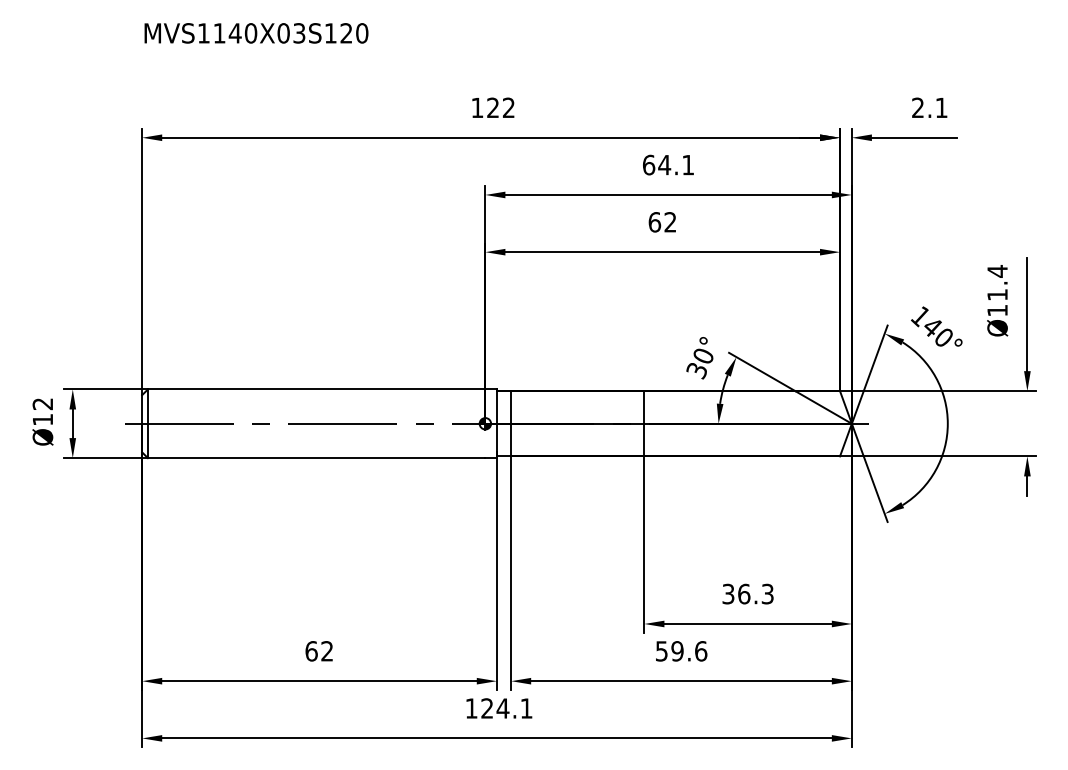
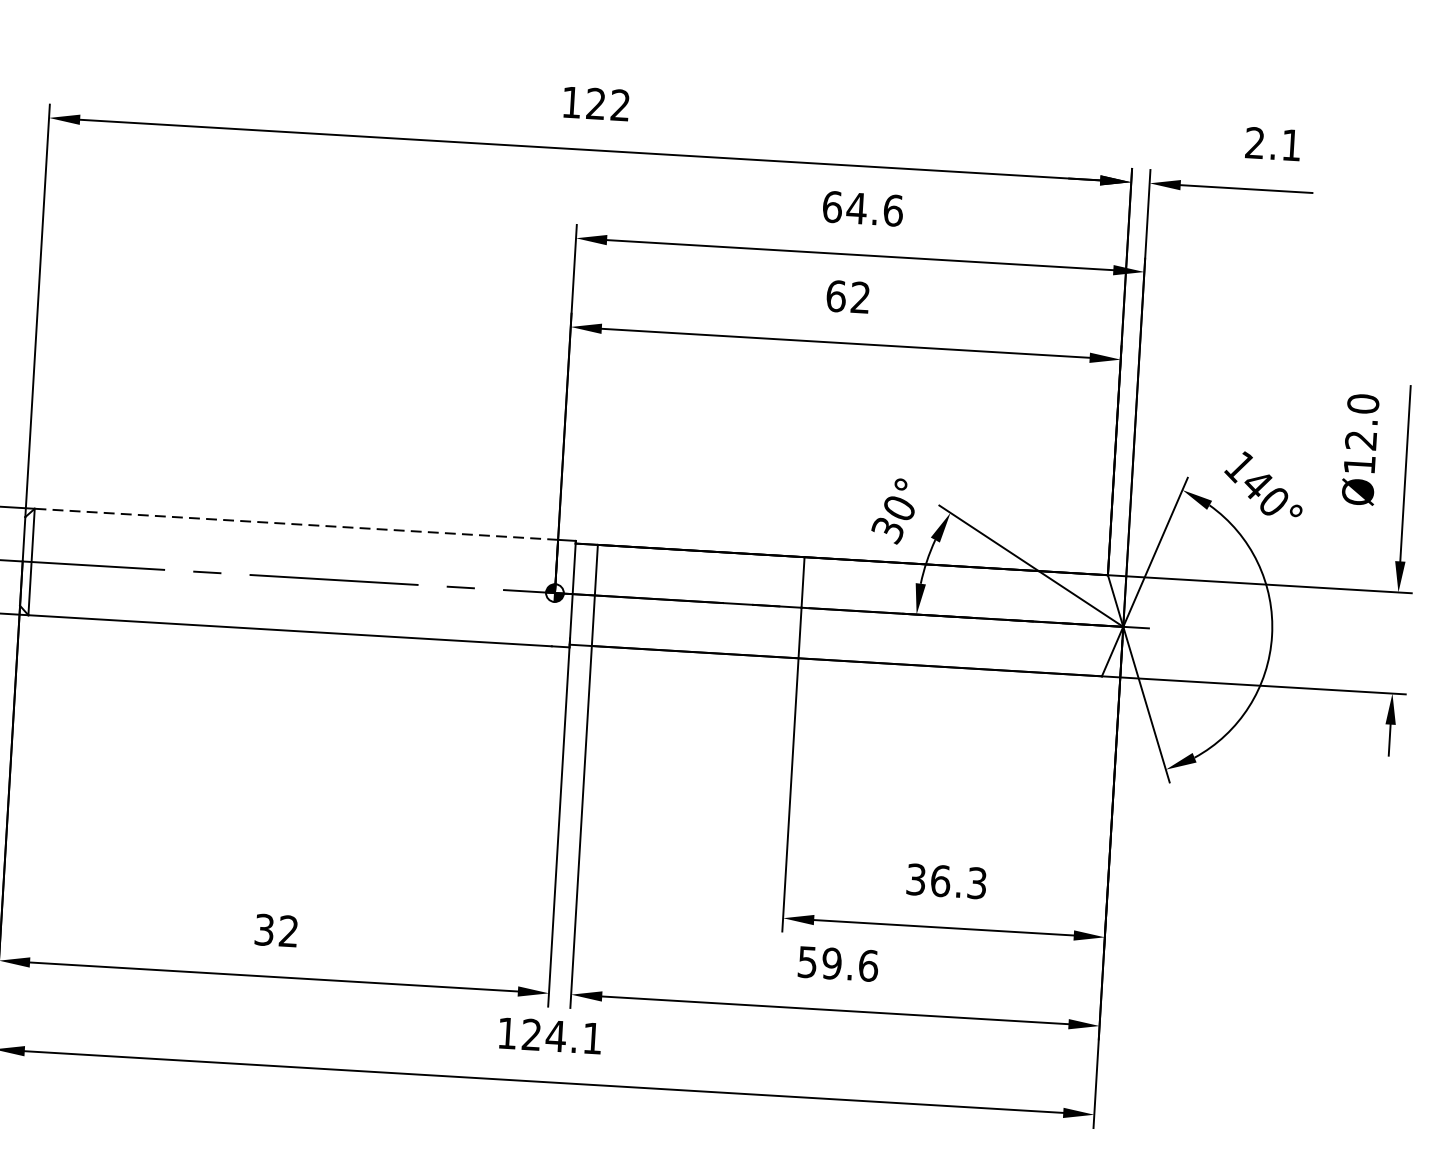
text: (688, 164) -> (893, 209), 64.1 -> 64.6
text: (997, 282) -> (1362, 421), Ø11.4 -> Ø12.0
line: (316, 389) -> (296, 524), solid -> dashed
text: (311, 651) -> (264, 930), 62 -> 32

